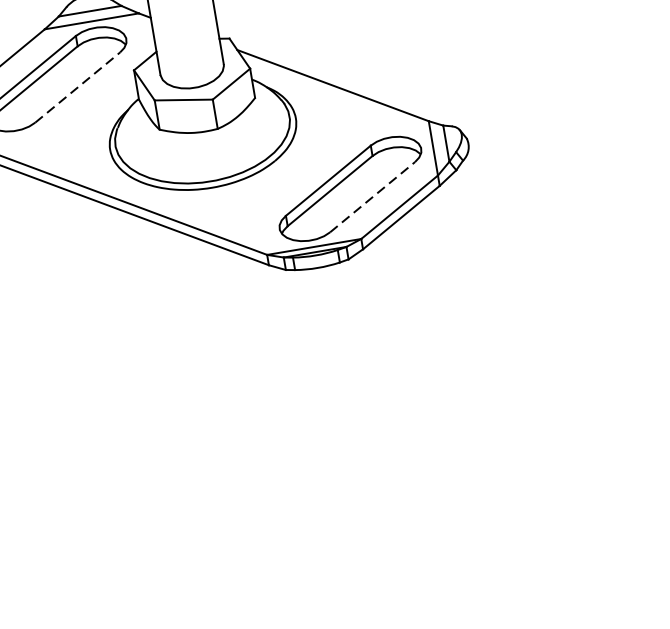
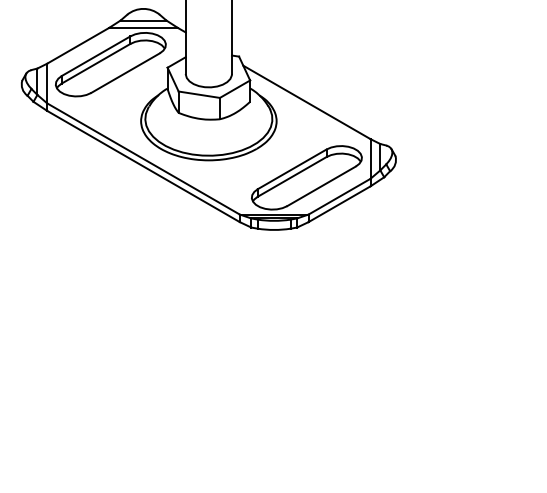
line: (77, 88) -> (125, 73), dashed -> solid
line: (372, 197) -> (321, 186), dashed -> solid

